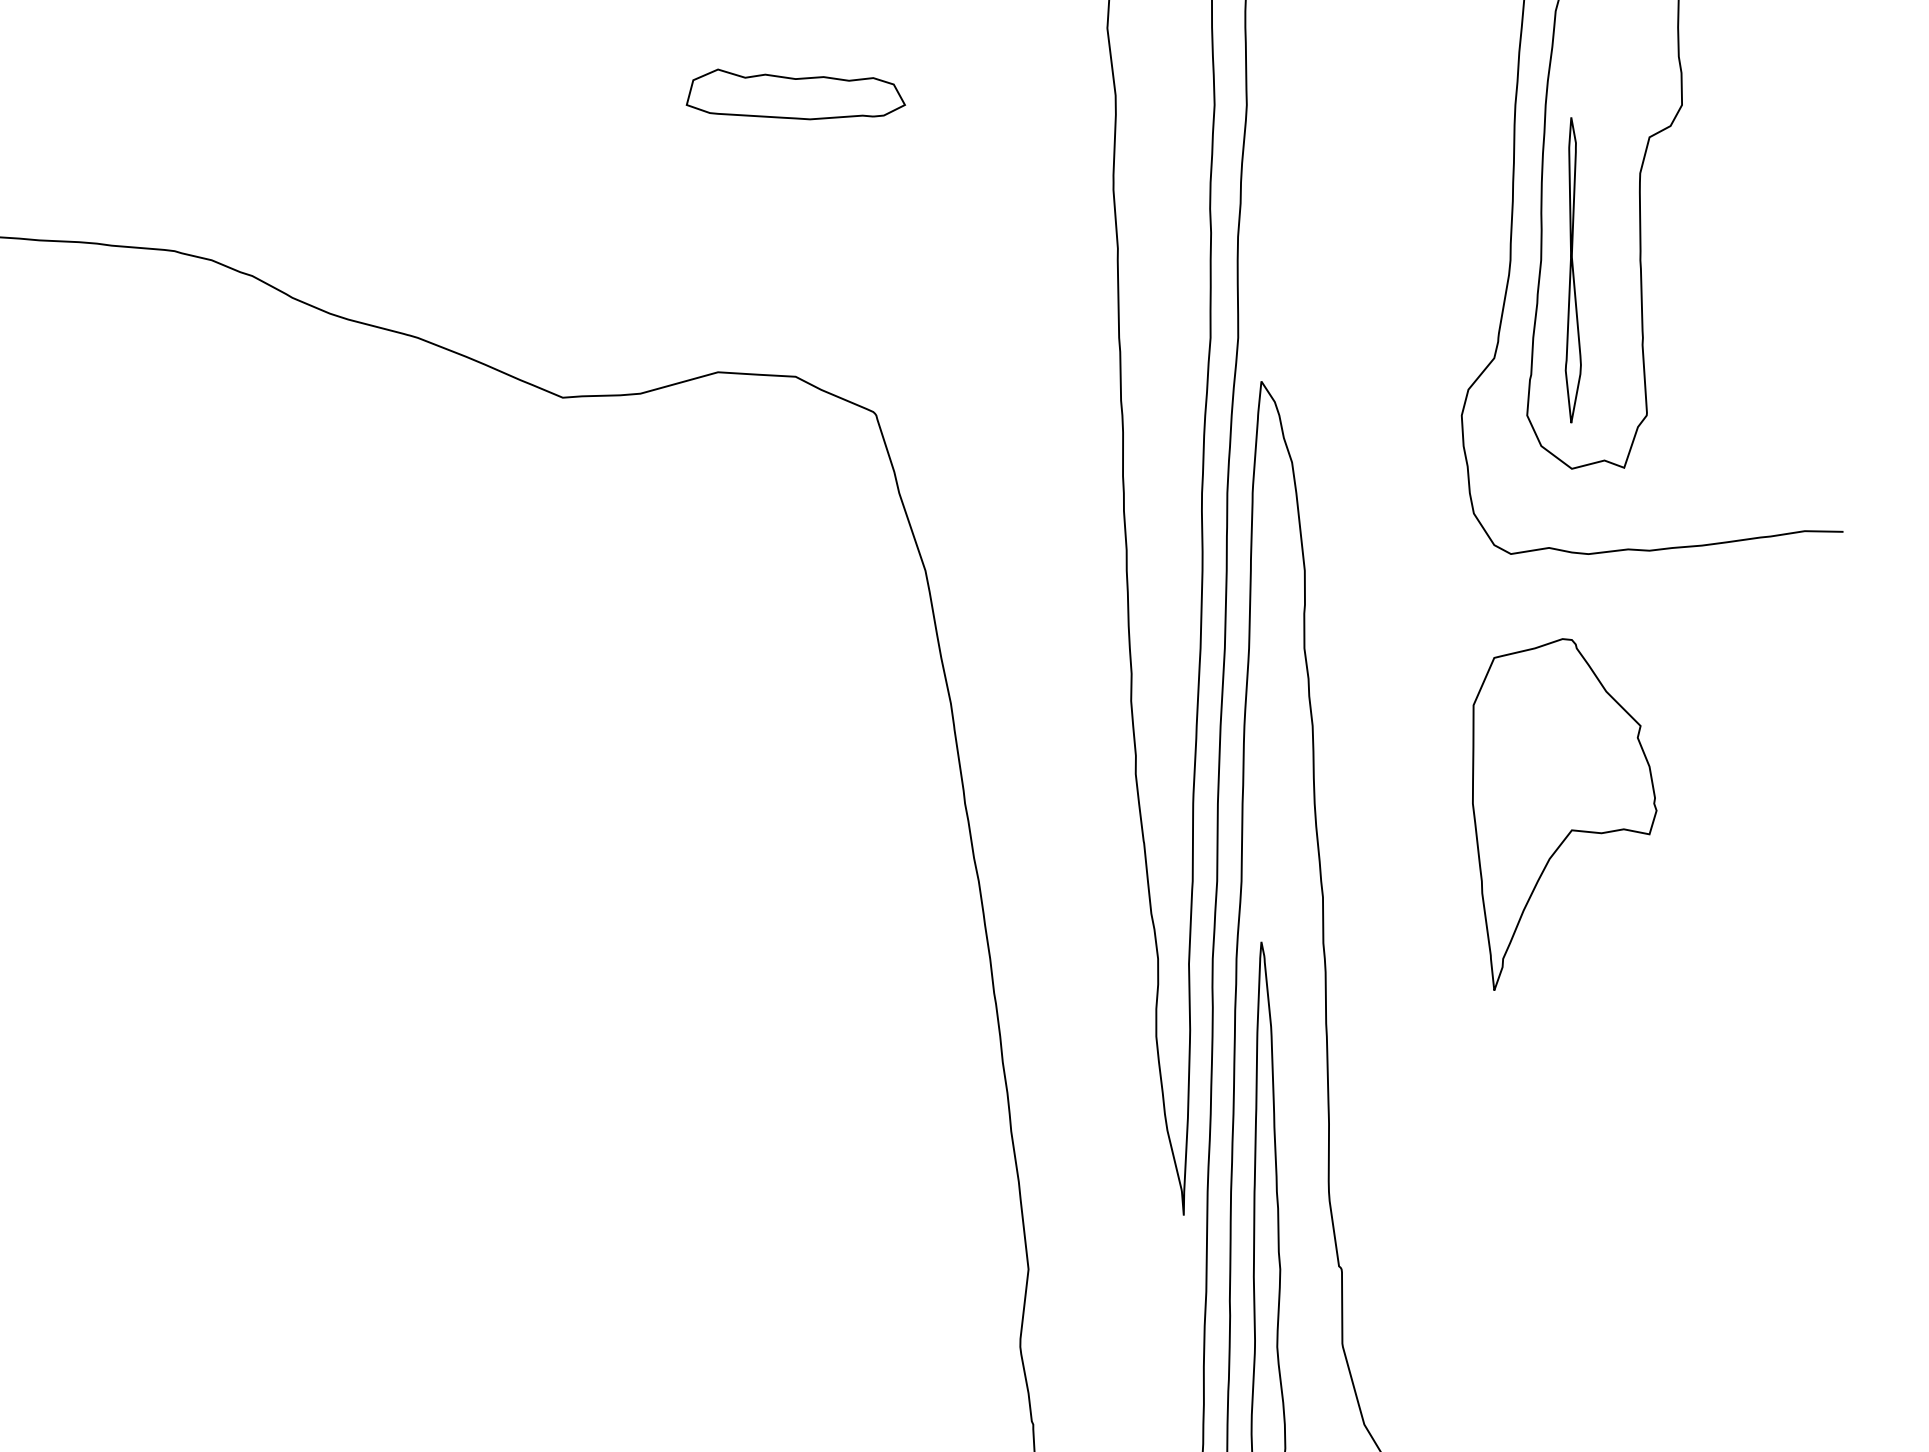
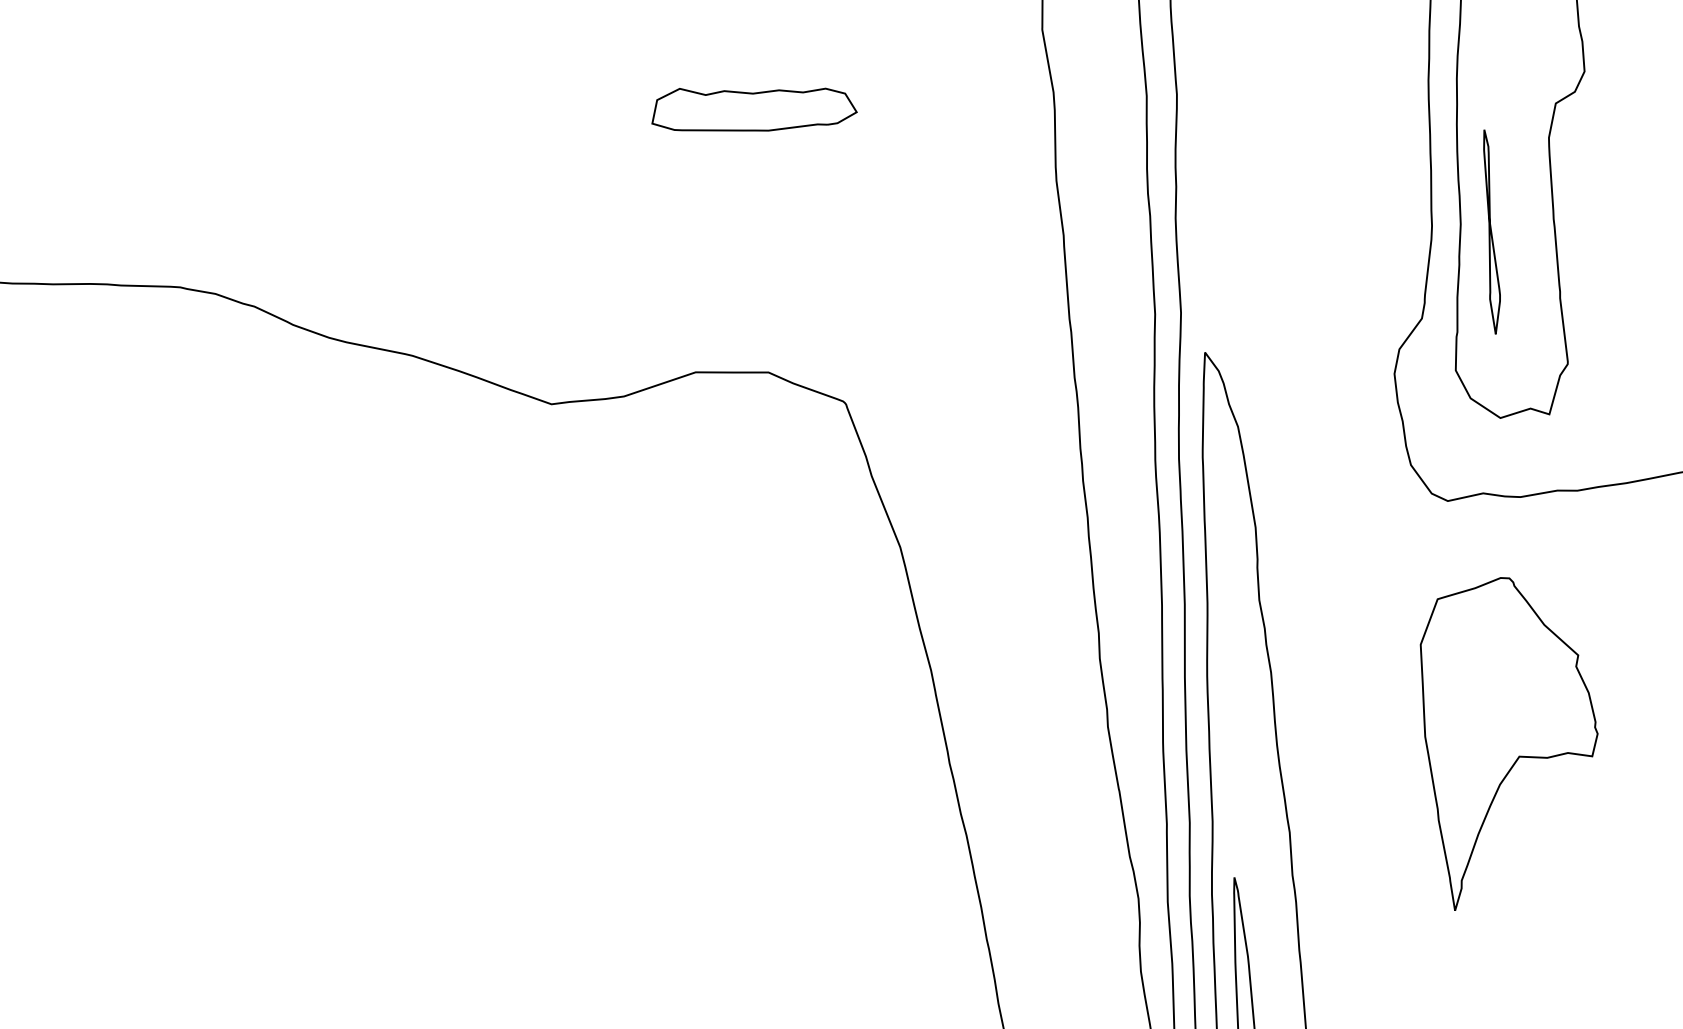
part: (1573, 269) -> (1491, 231), size x0.71

